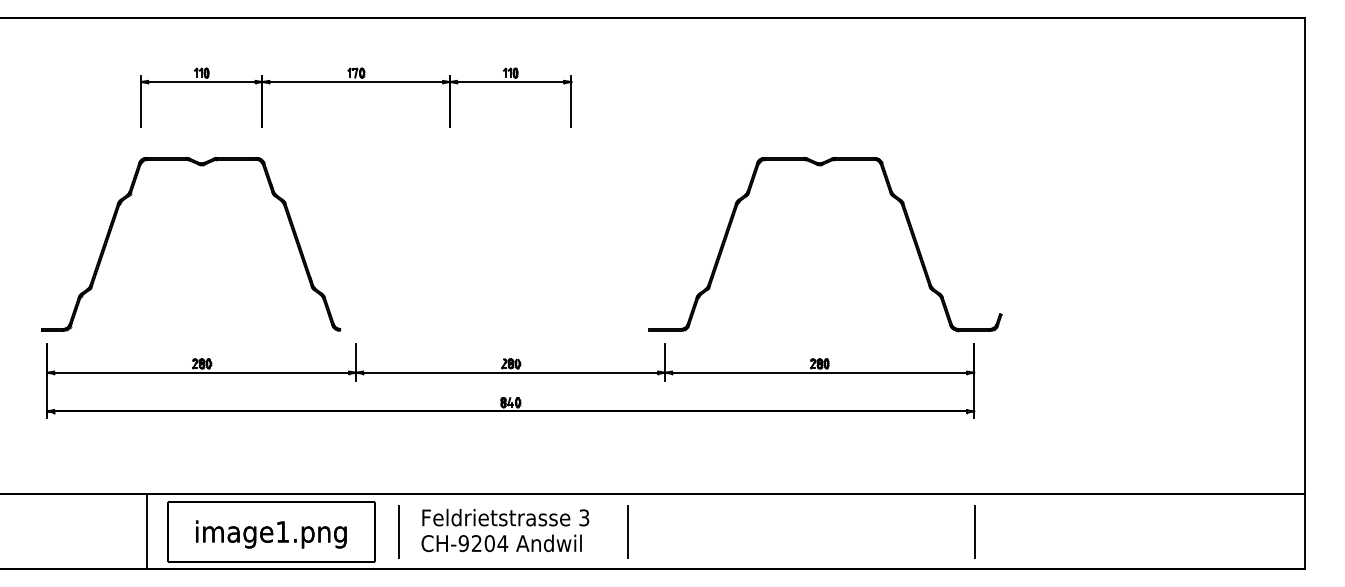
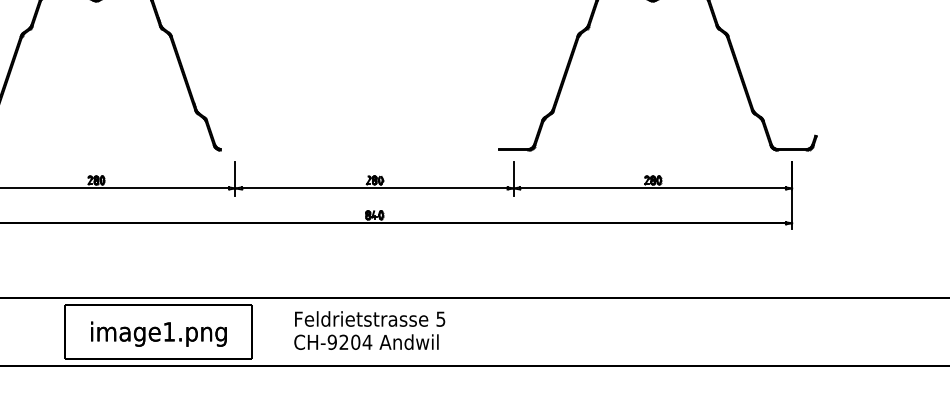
text: (584, 517) -> (441, 318), 3 -> 5
line: (147, 531) -> (47, 331), removed
line: (398, 531) -> (273, 331), removed
line: (627, 531) -> (479, 331), removed
line: (974, 531) -> (792, 331), removed

